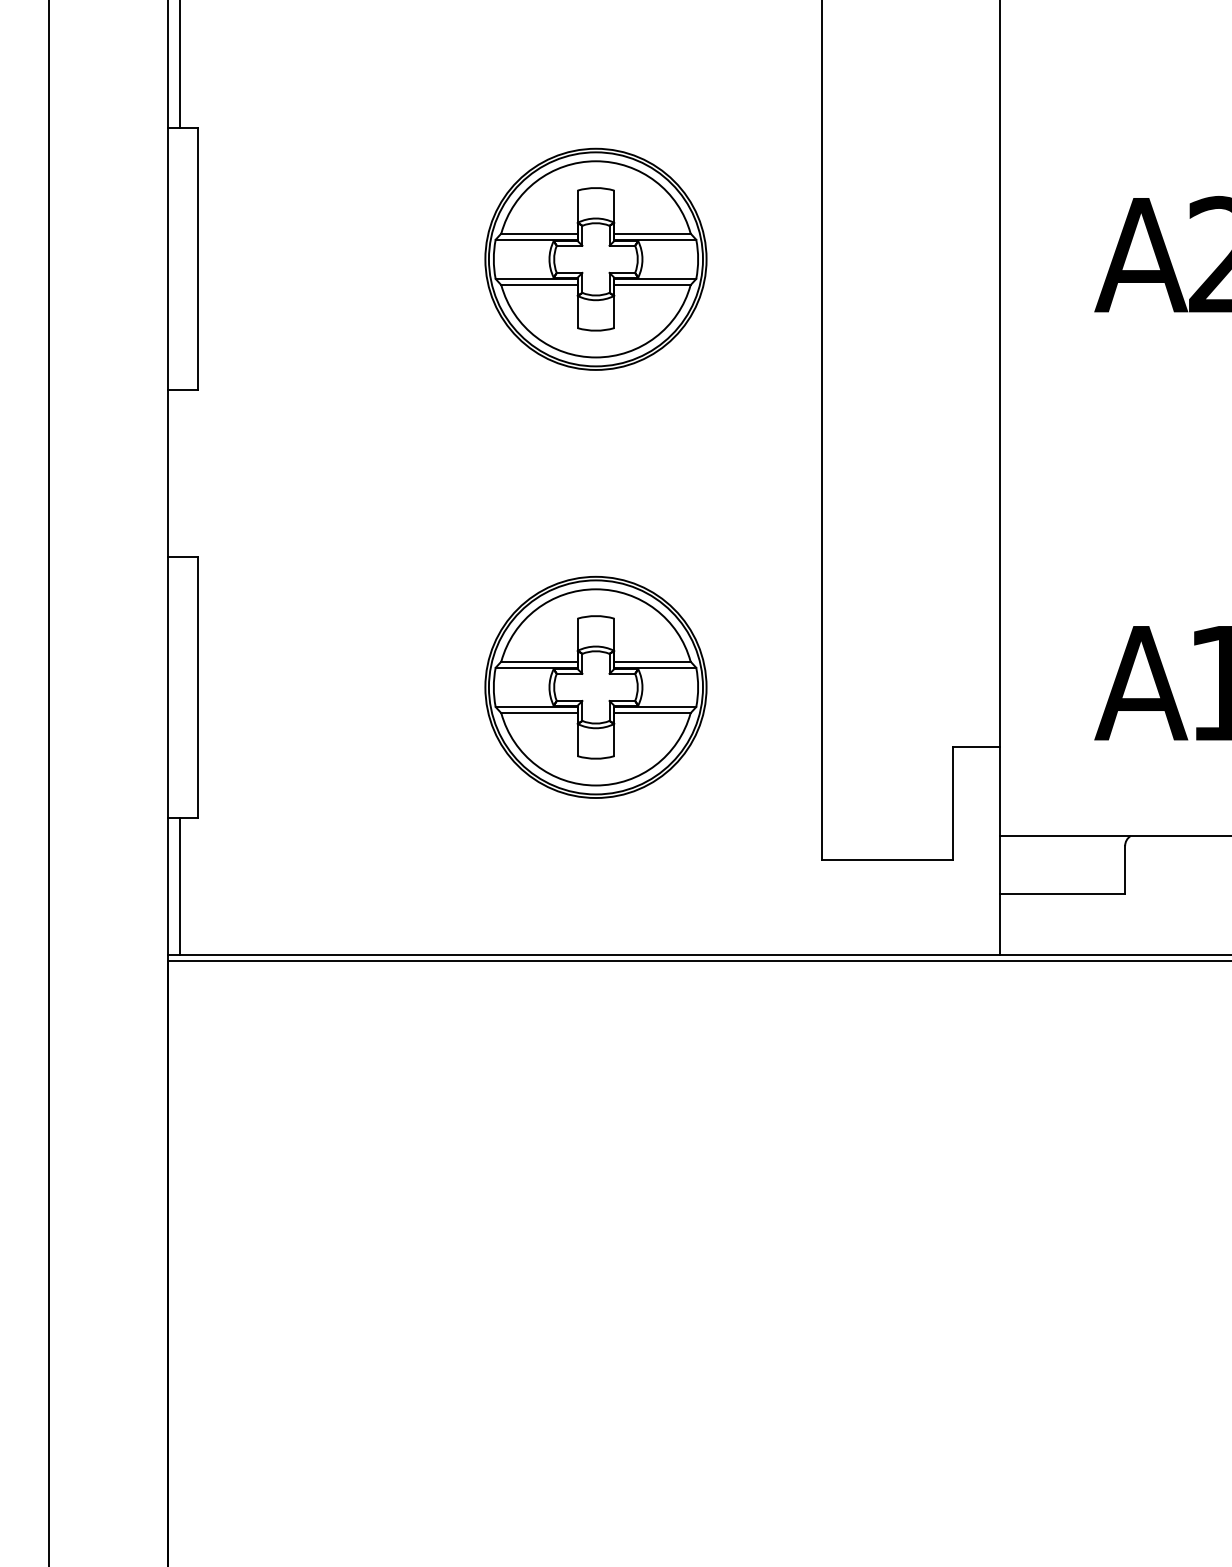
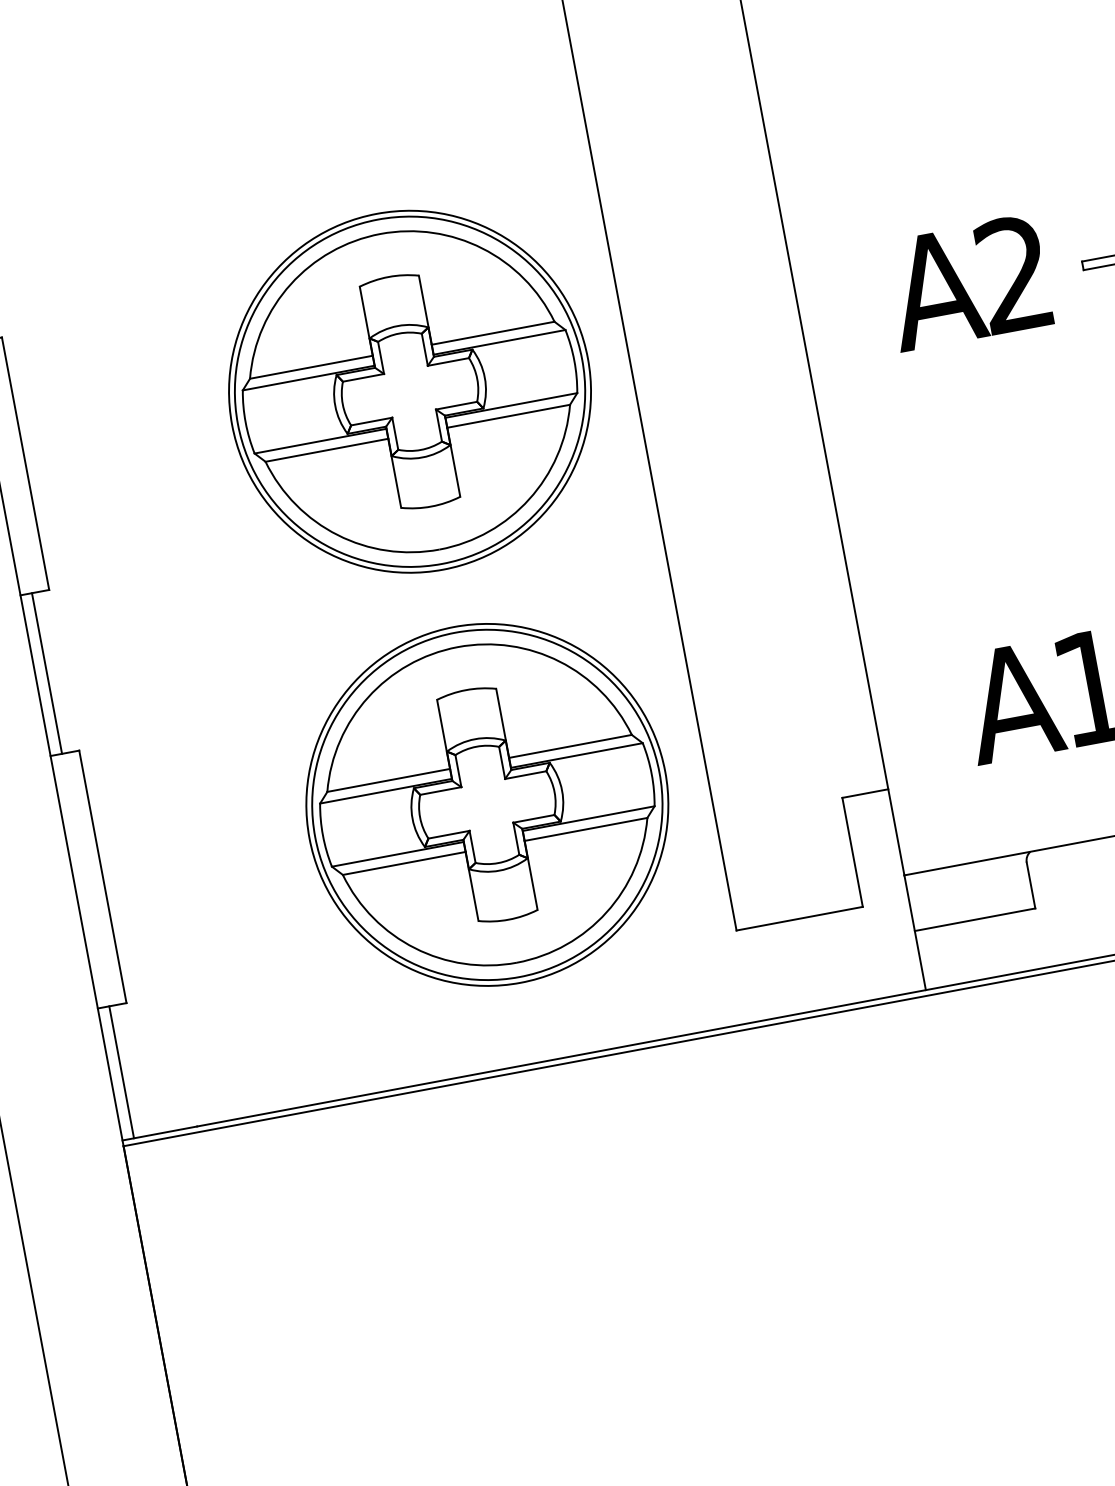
part: (595, 259) -> (409, 392), size x1.67
line: (179, 473) -> (46, 673), added
part: (595, 687) -> (486, 805), size x1.67

